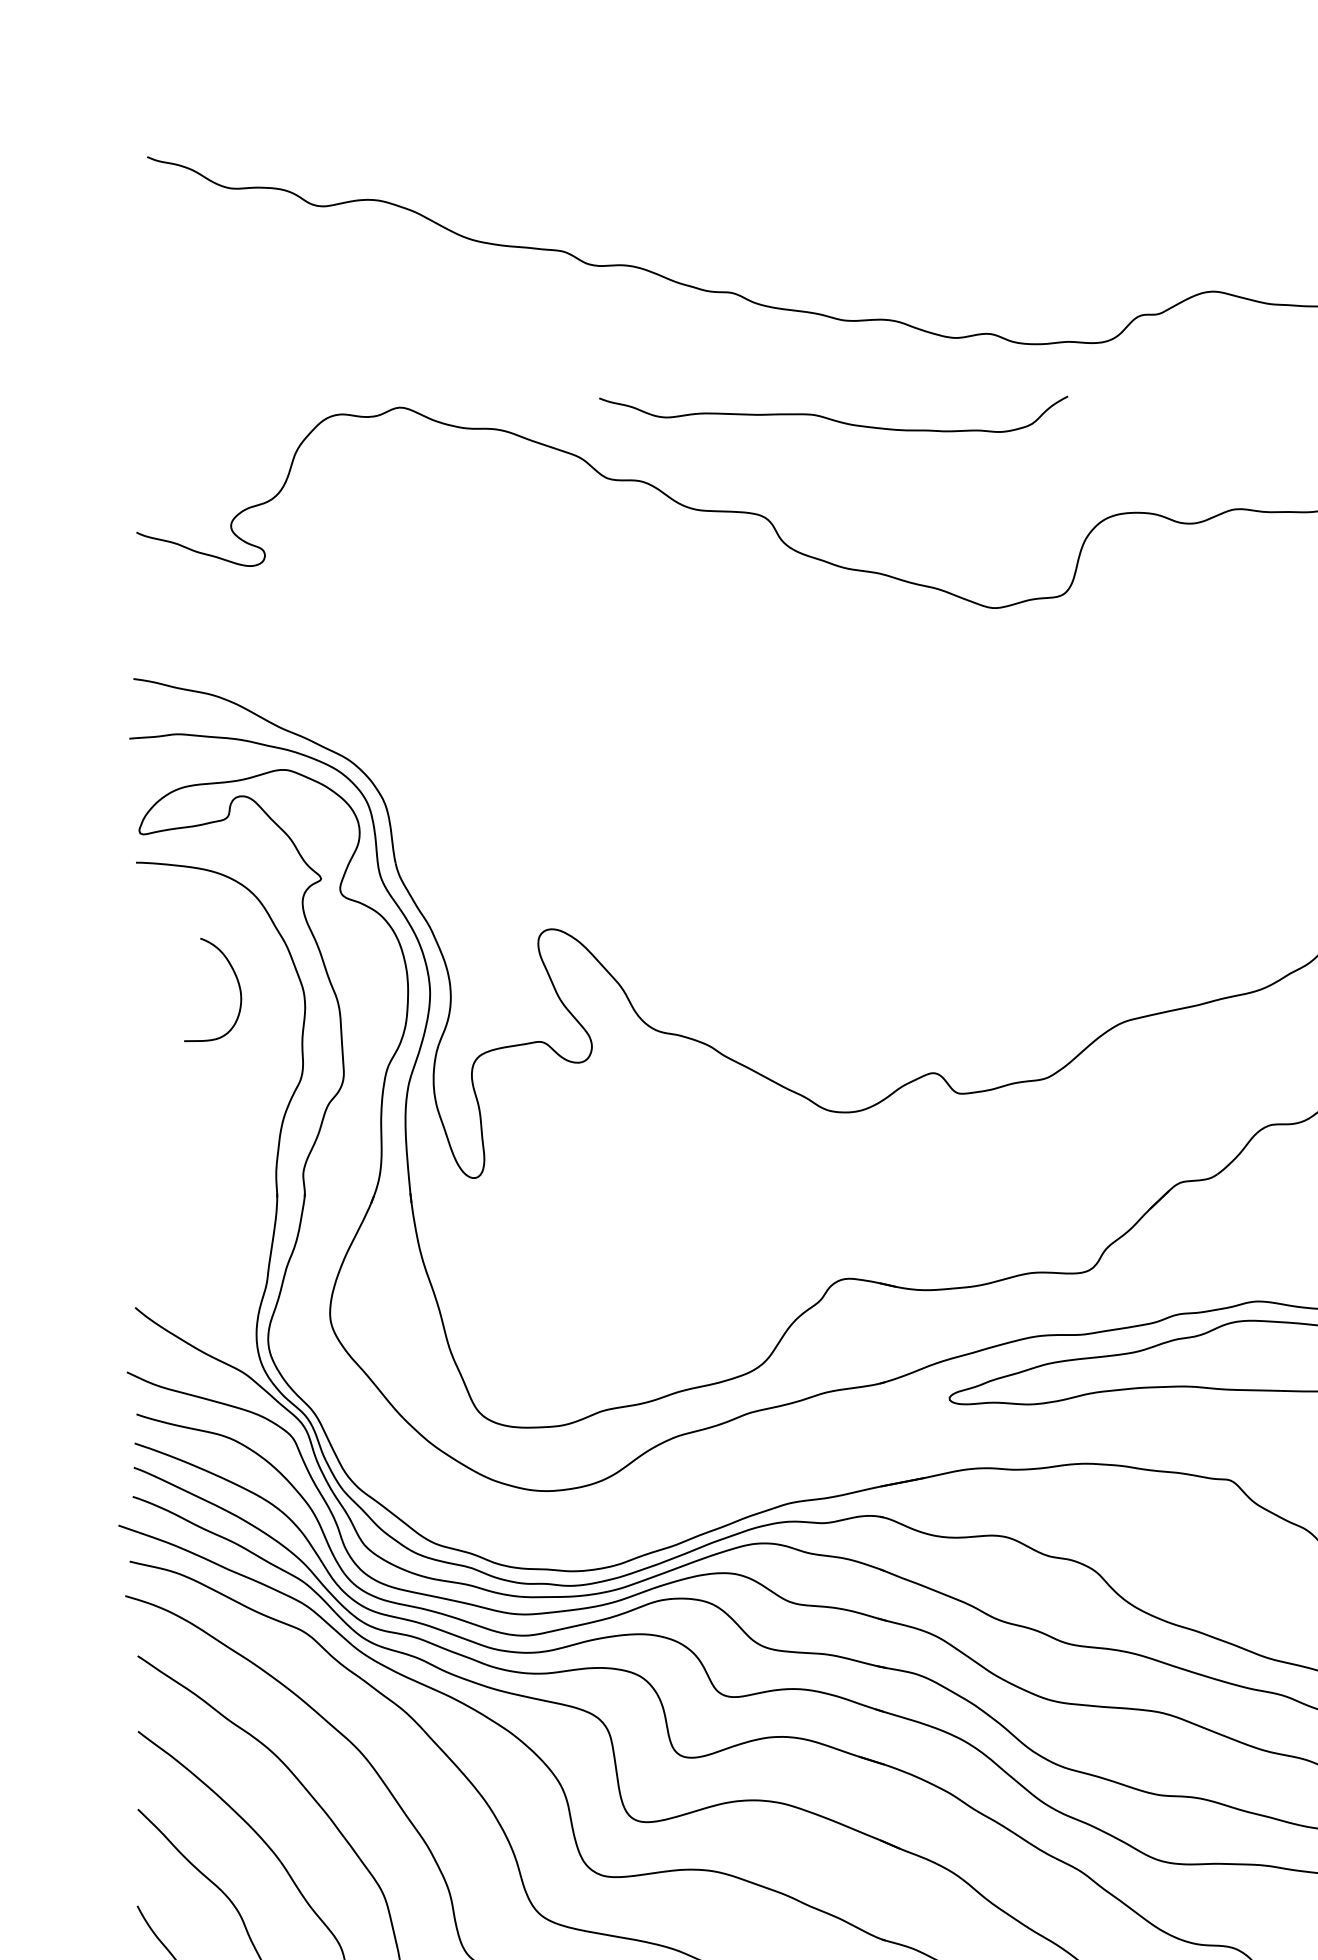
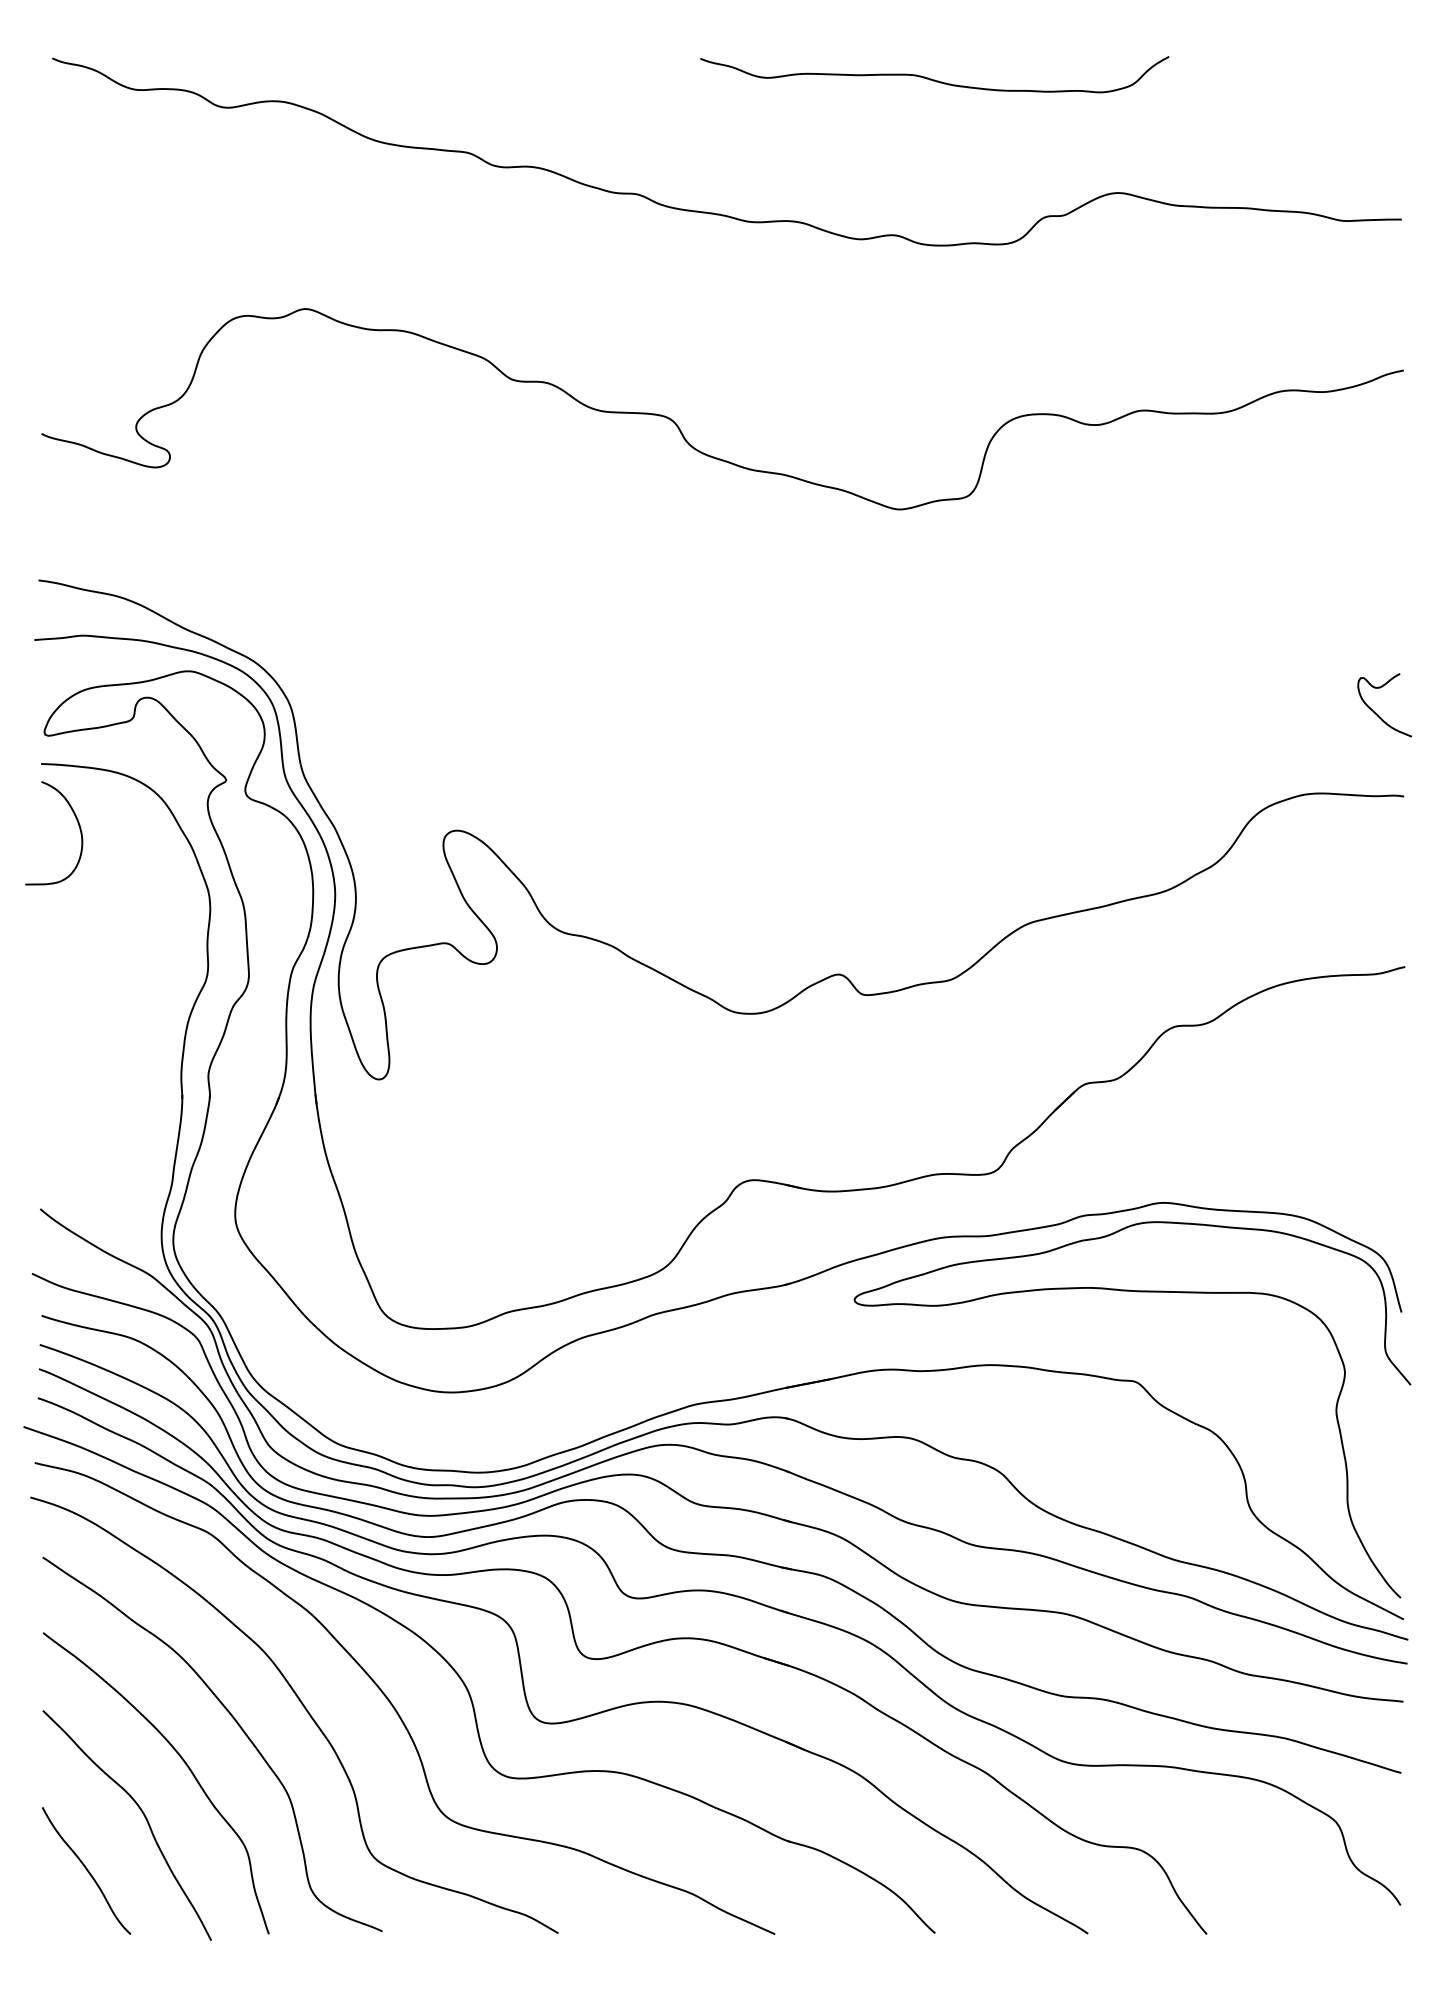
curve: (830, 418) -> (931, 78), moved
curve: (237, 983) -> (78, 826), moved

